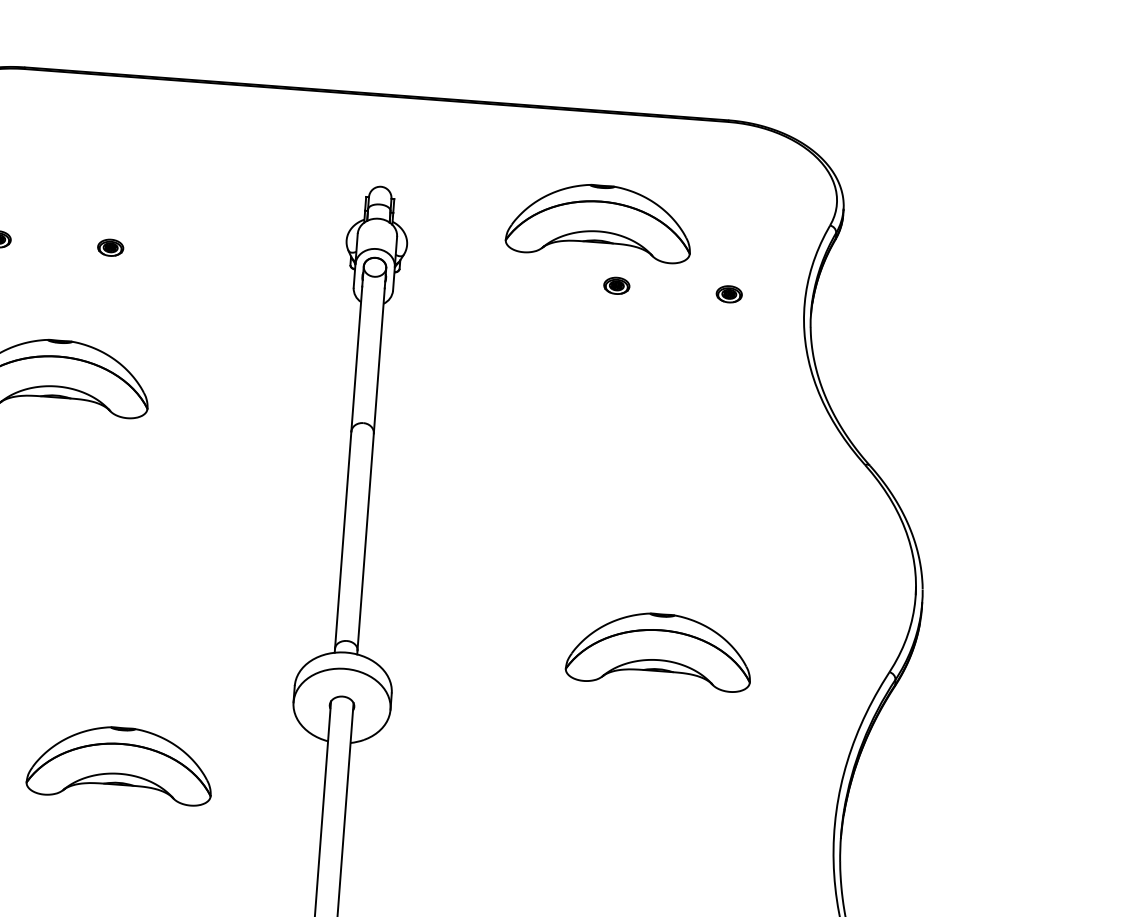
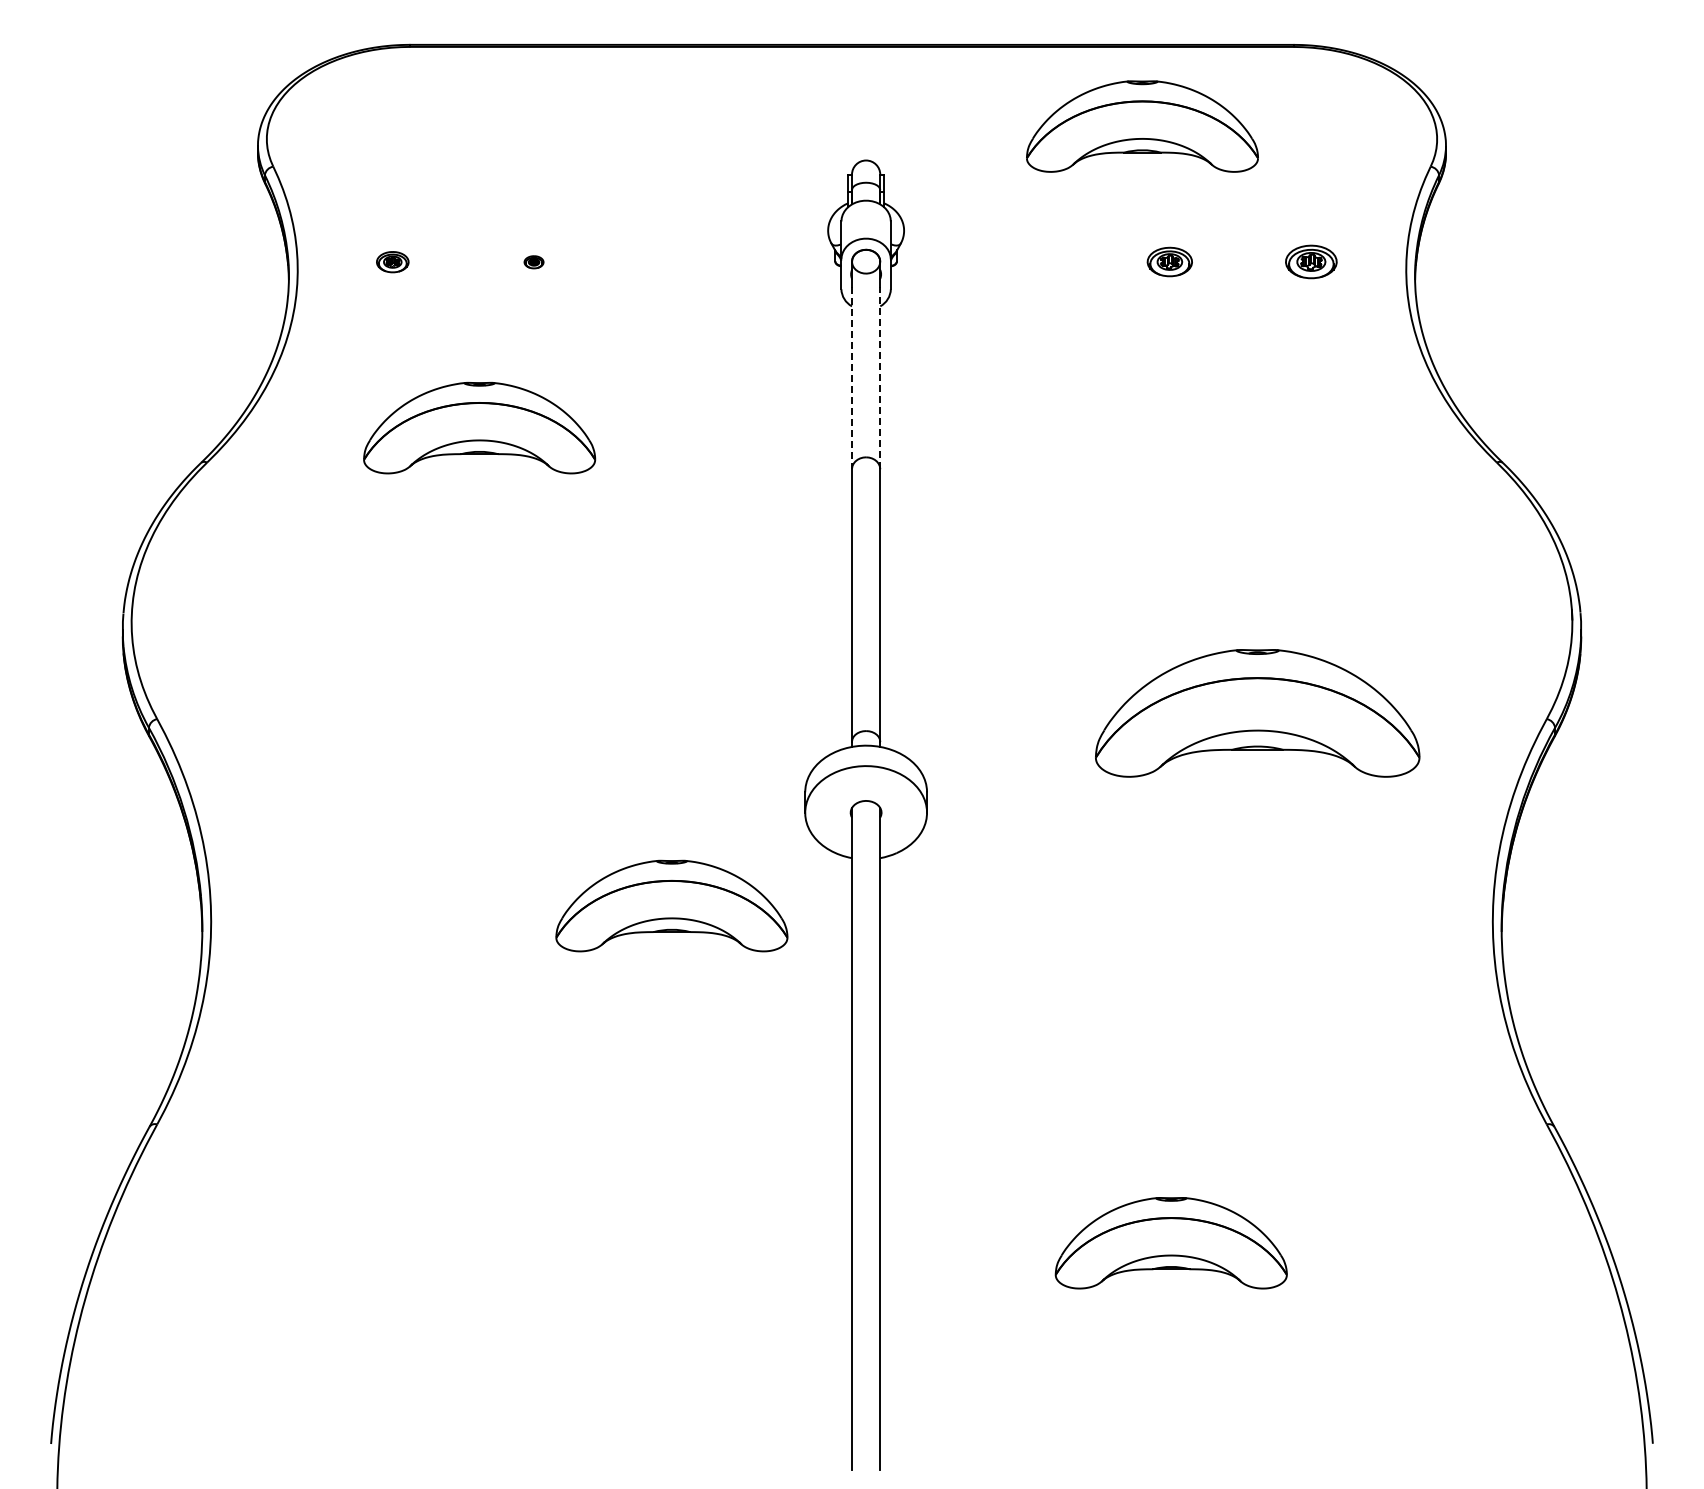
part: (599, 221) -> (1142, 126), moved
part: (110, 248) -> (533, 262), size x0.6
part: (616, 286) -> (1169, 262), size x1.4
part: (728, 294) -> (1310, 262), size x1.6
line: (357, 359) -> (852, 378), solid -> dashed
line: (379, 360) -> (880, 377), solid -> dashed
part: (659, 650) -> (1257, 713), size x1.4
part: (120, 763) -> (671, 905), moved

